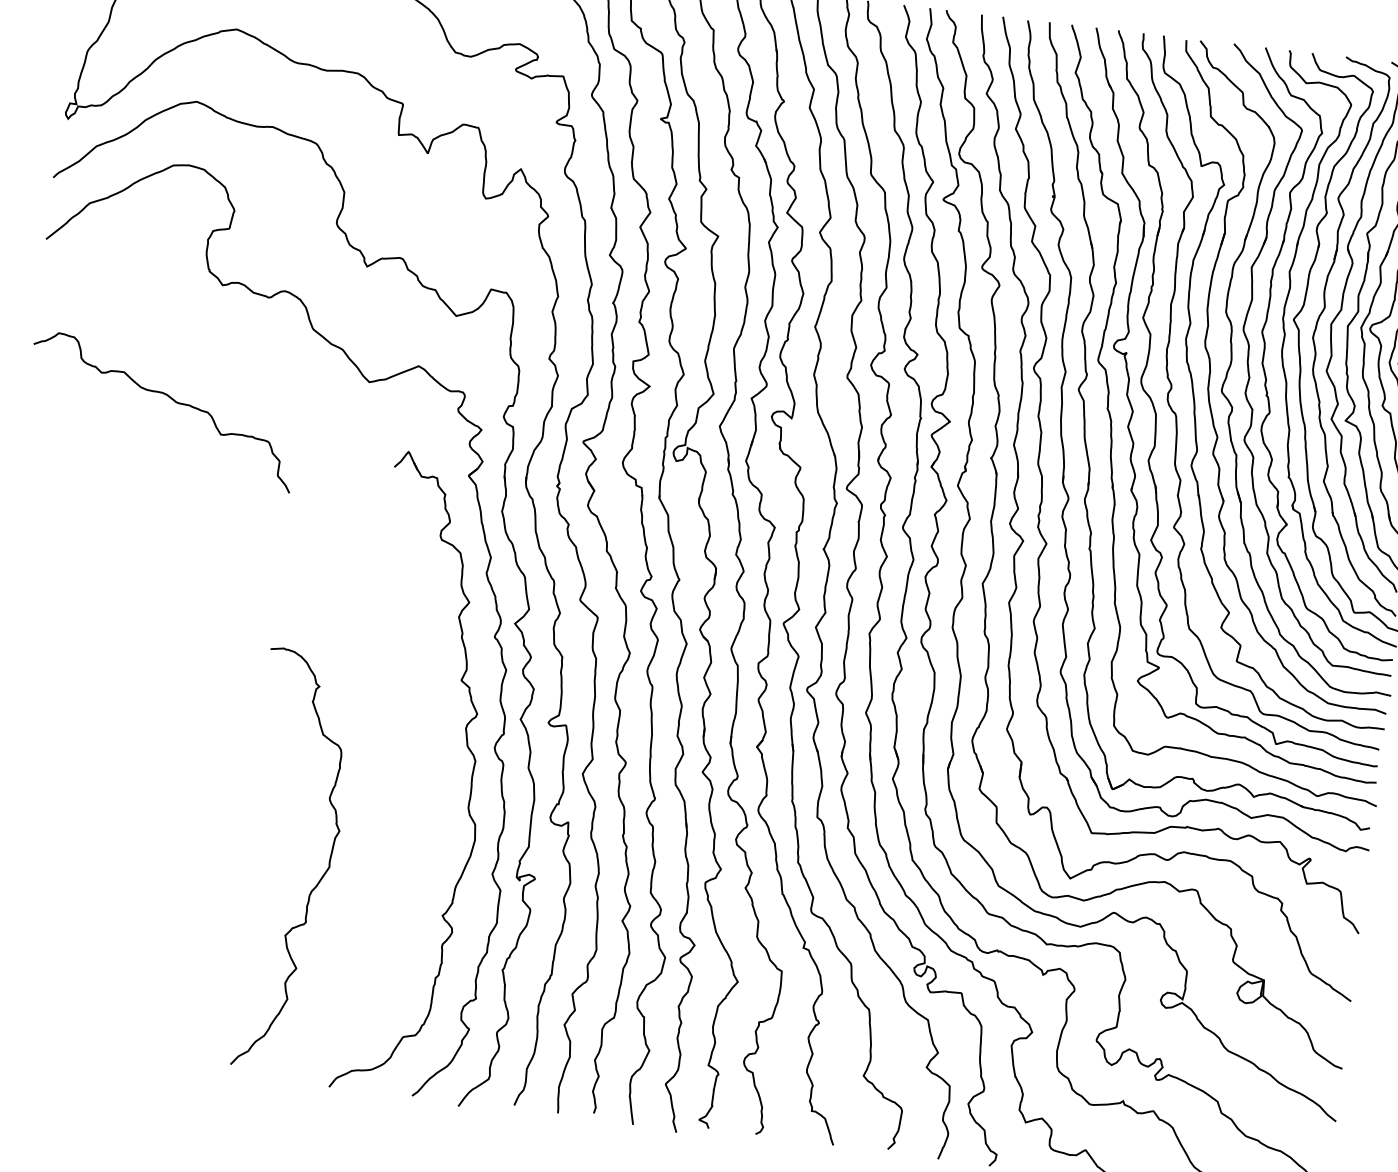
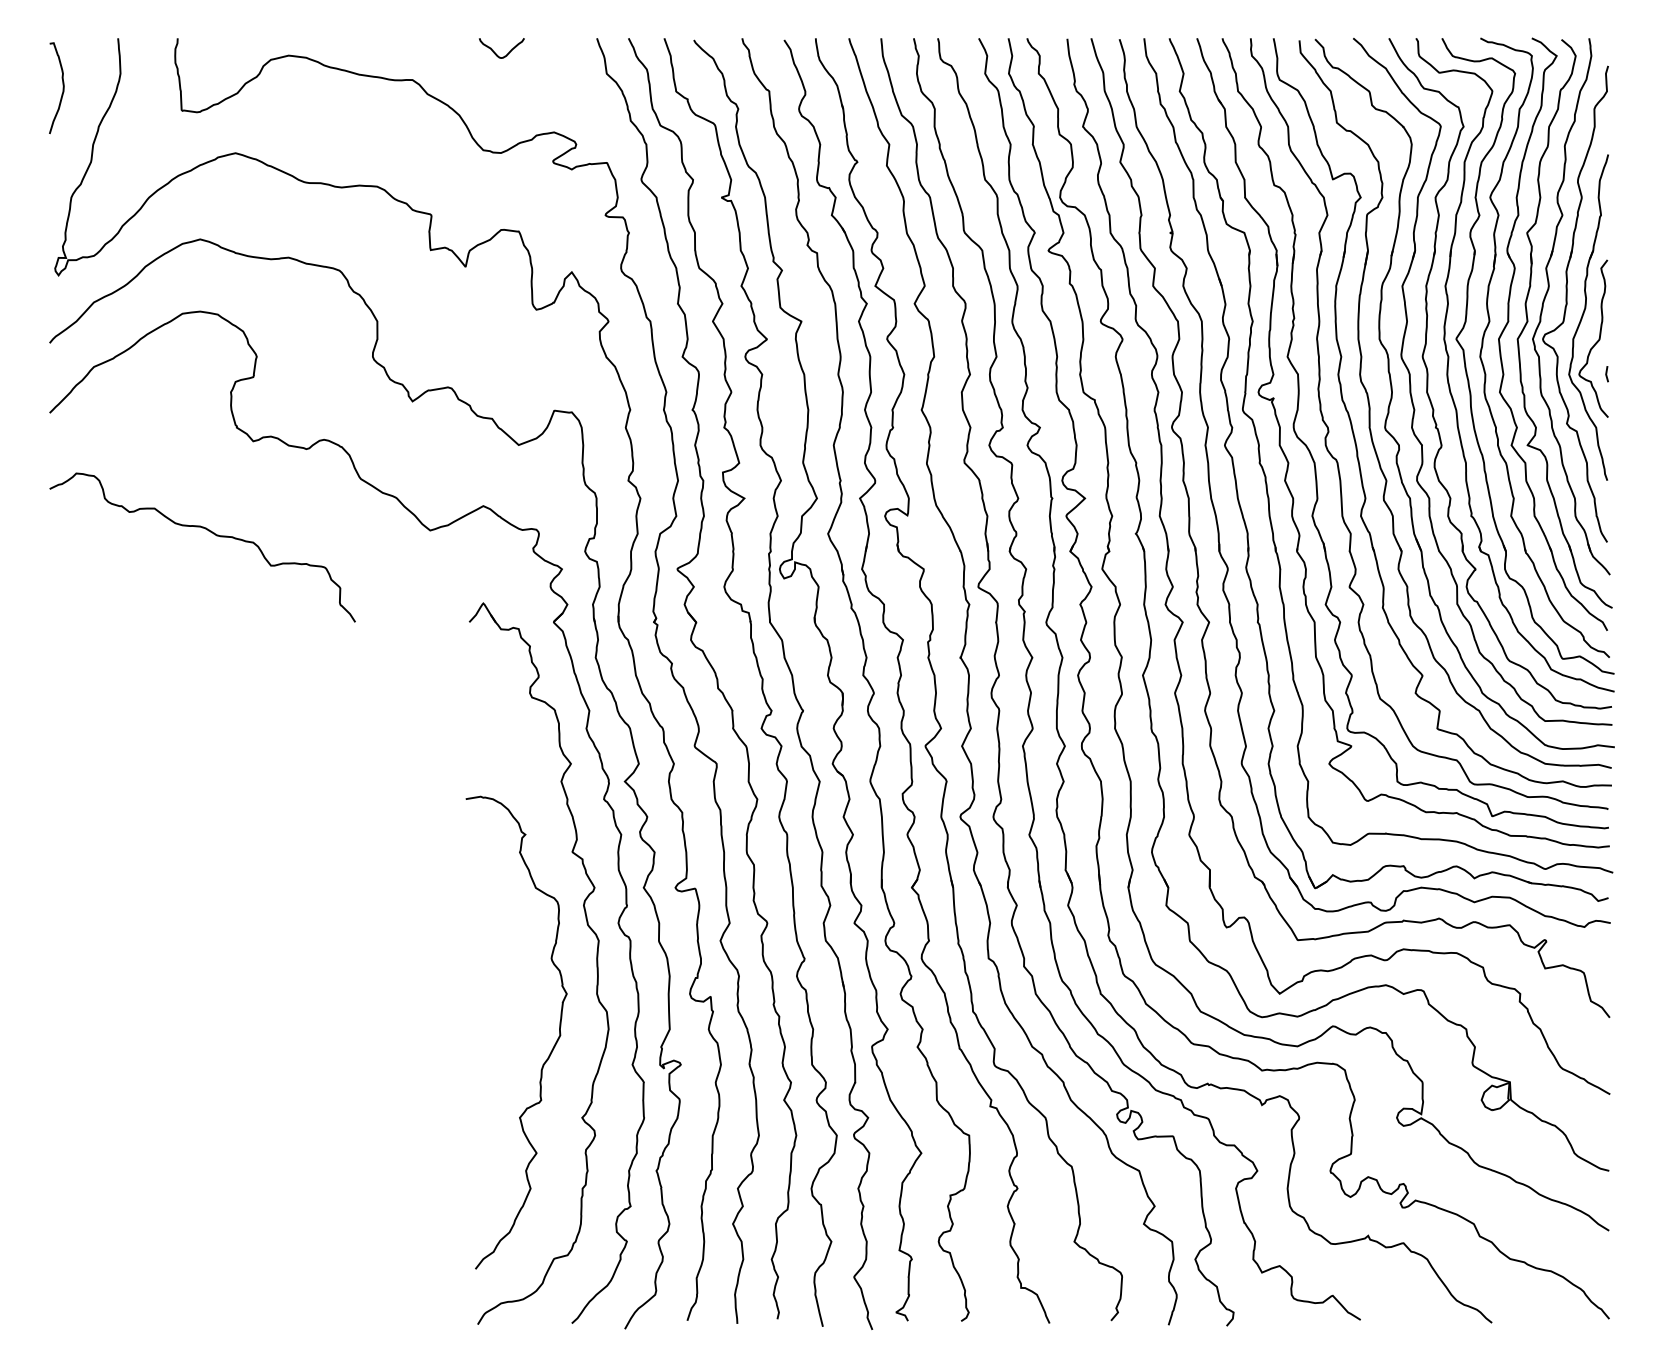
curve: (171, 399) -> (210, 532), moved
curve: (320, 878) -> (551, 1049), moved

